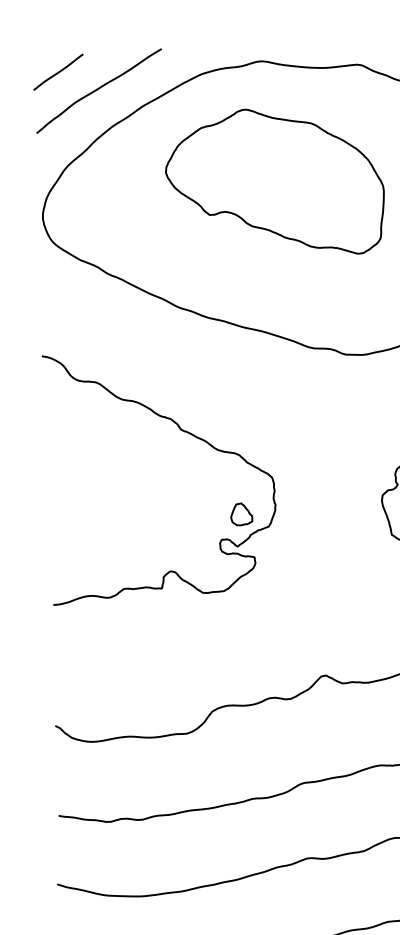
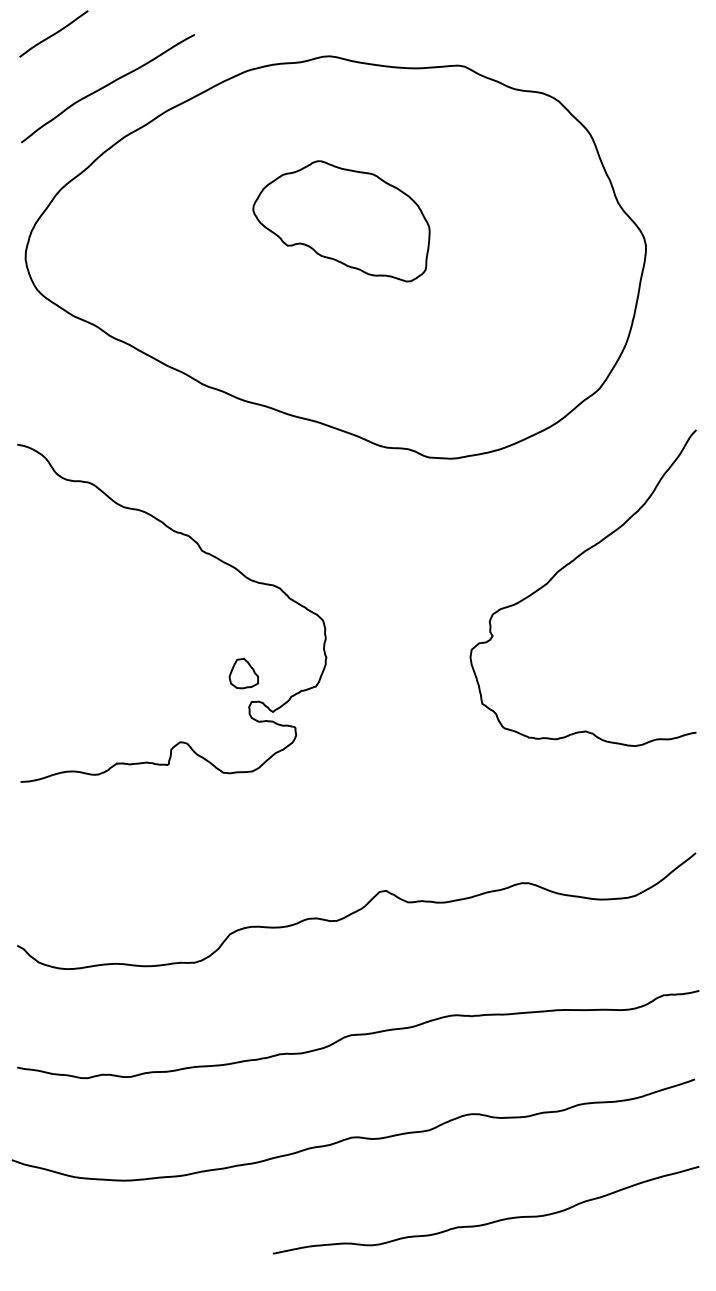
curve: (58, 71) -> (53, 33), moved
part: (274, 182) -> (341, 221), size x0.6
part: (241, 514) -> (243, 673), moved

